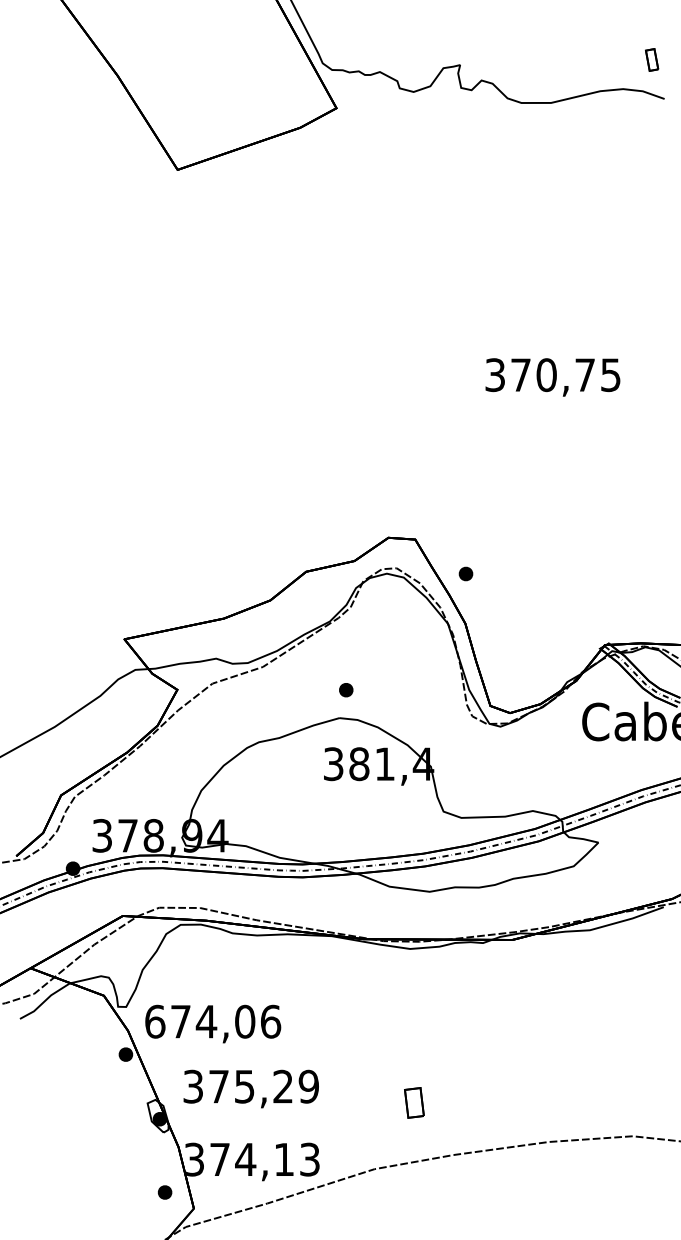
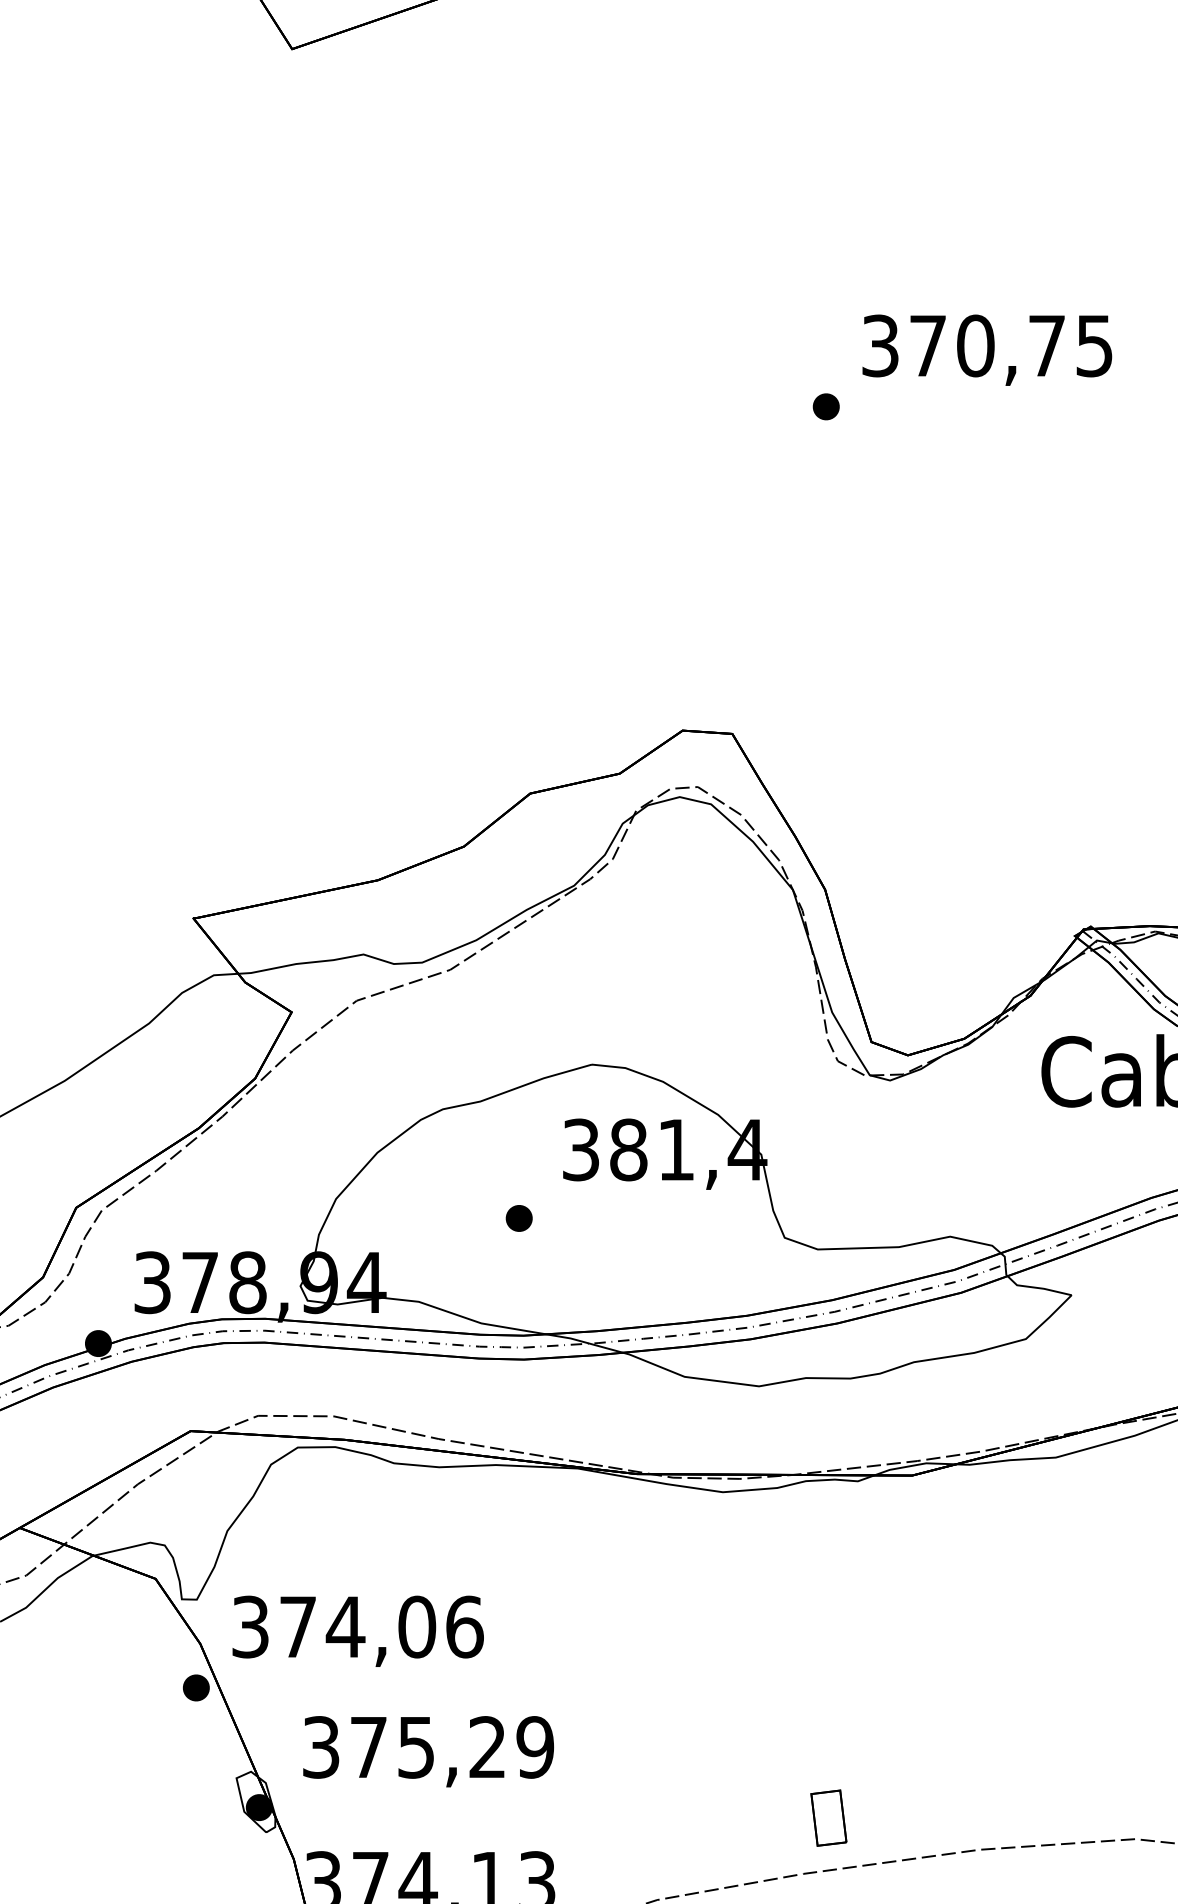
text: (552, 377) -> (986, 350), moved
part: (465, 573) -> (825, 405), moved
part: (346, 690) -> (519, 1219), moved
text: (155, 1021) -> (251, 1626), 674,06 -> 374,06
part: (414, 1102) -> (829, 1817), moved

